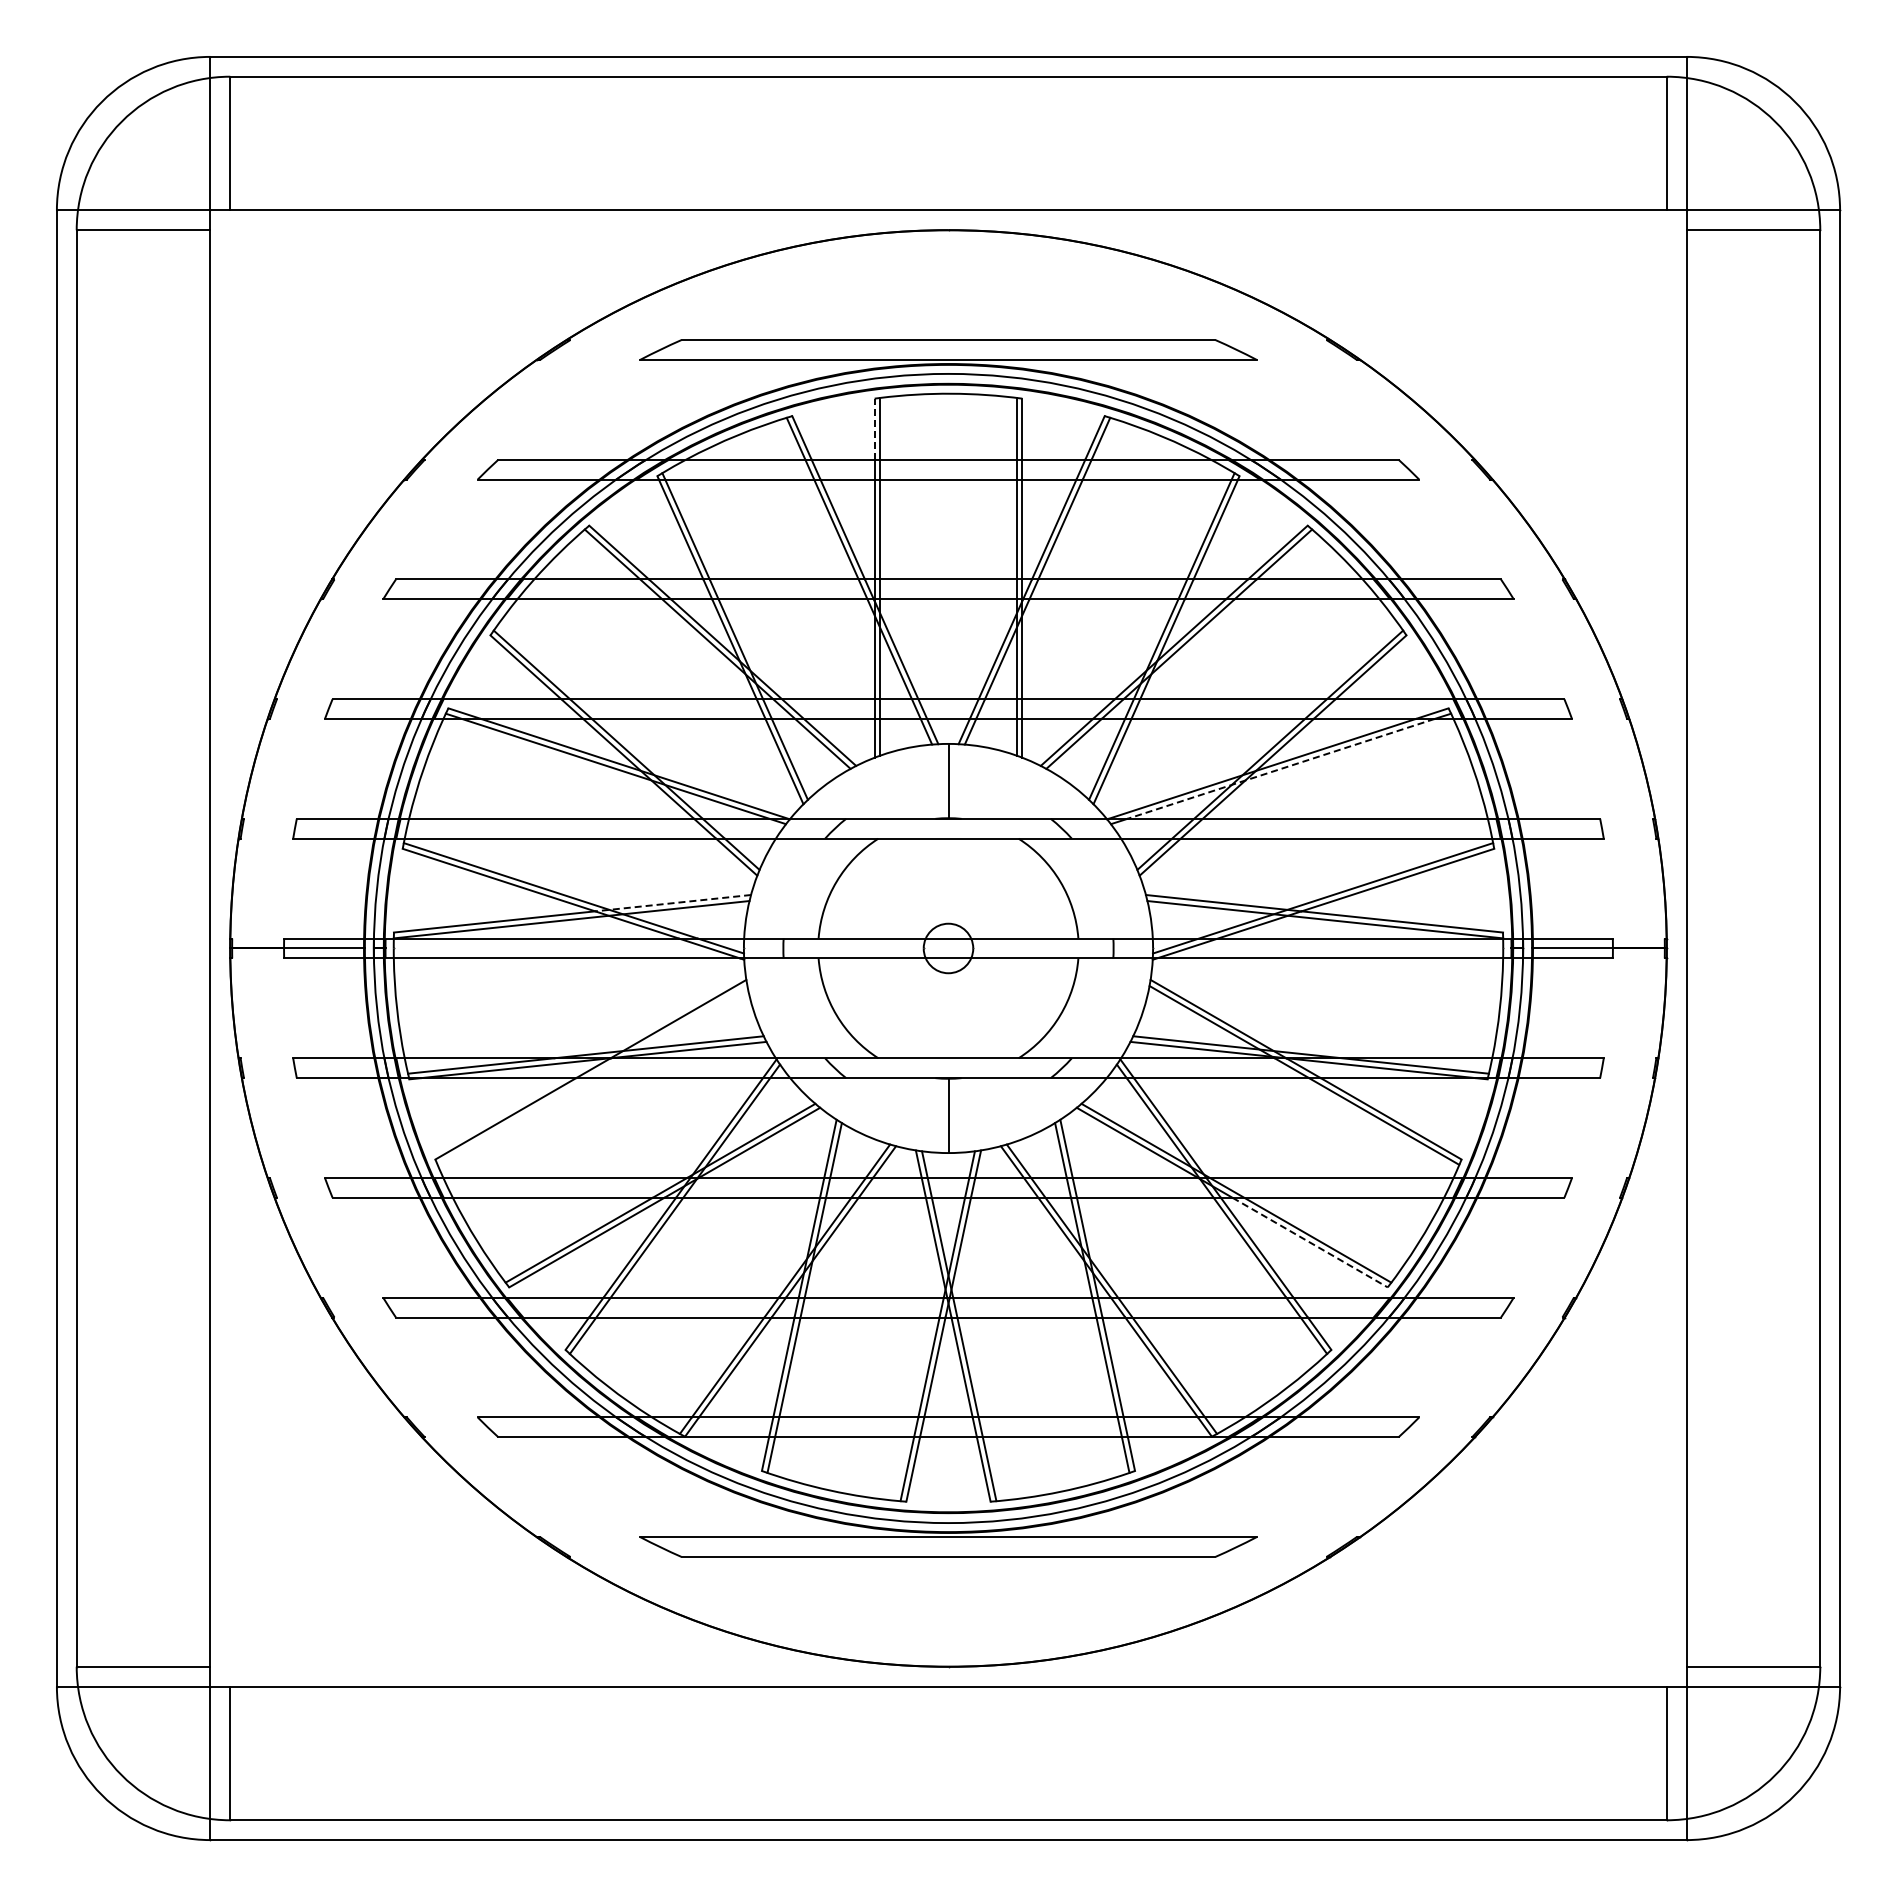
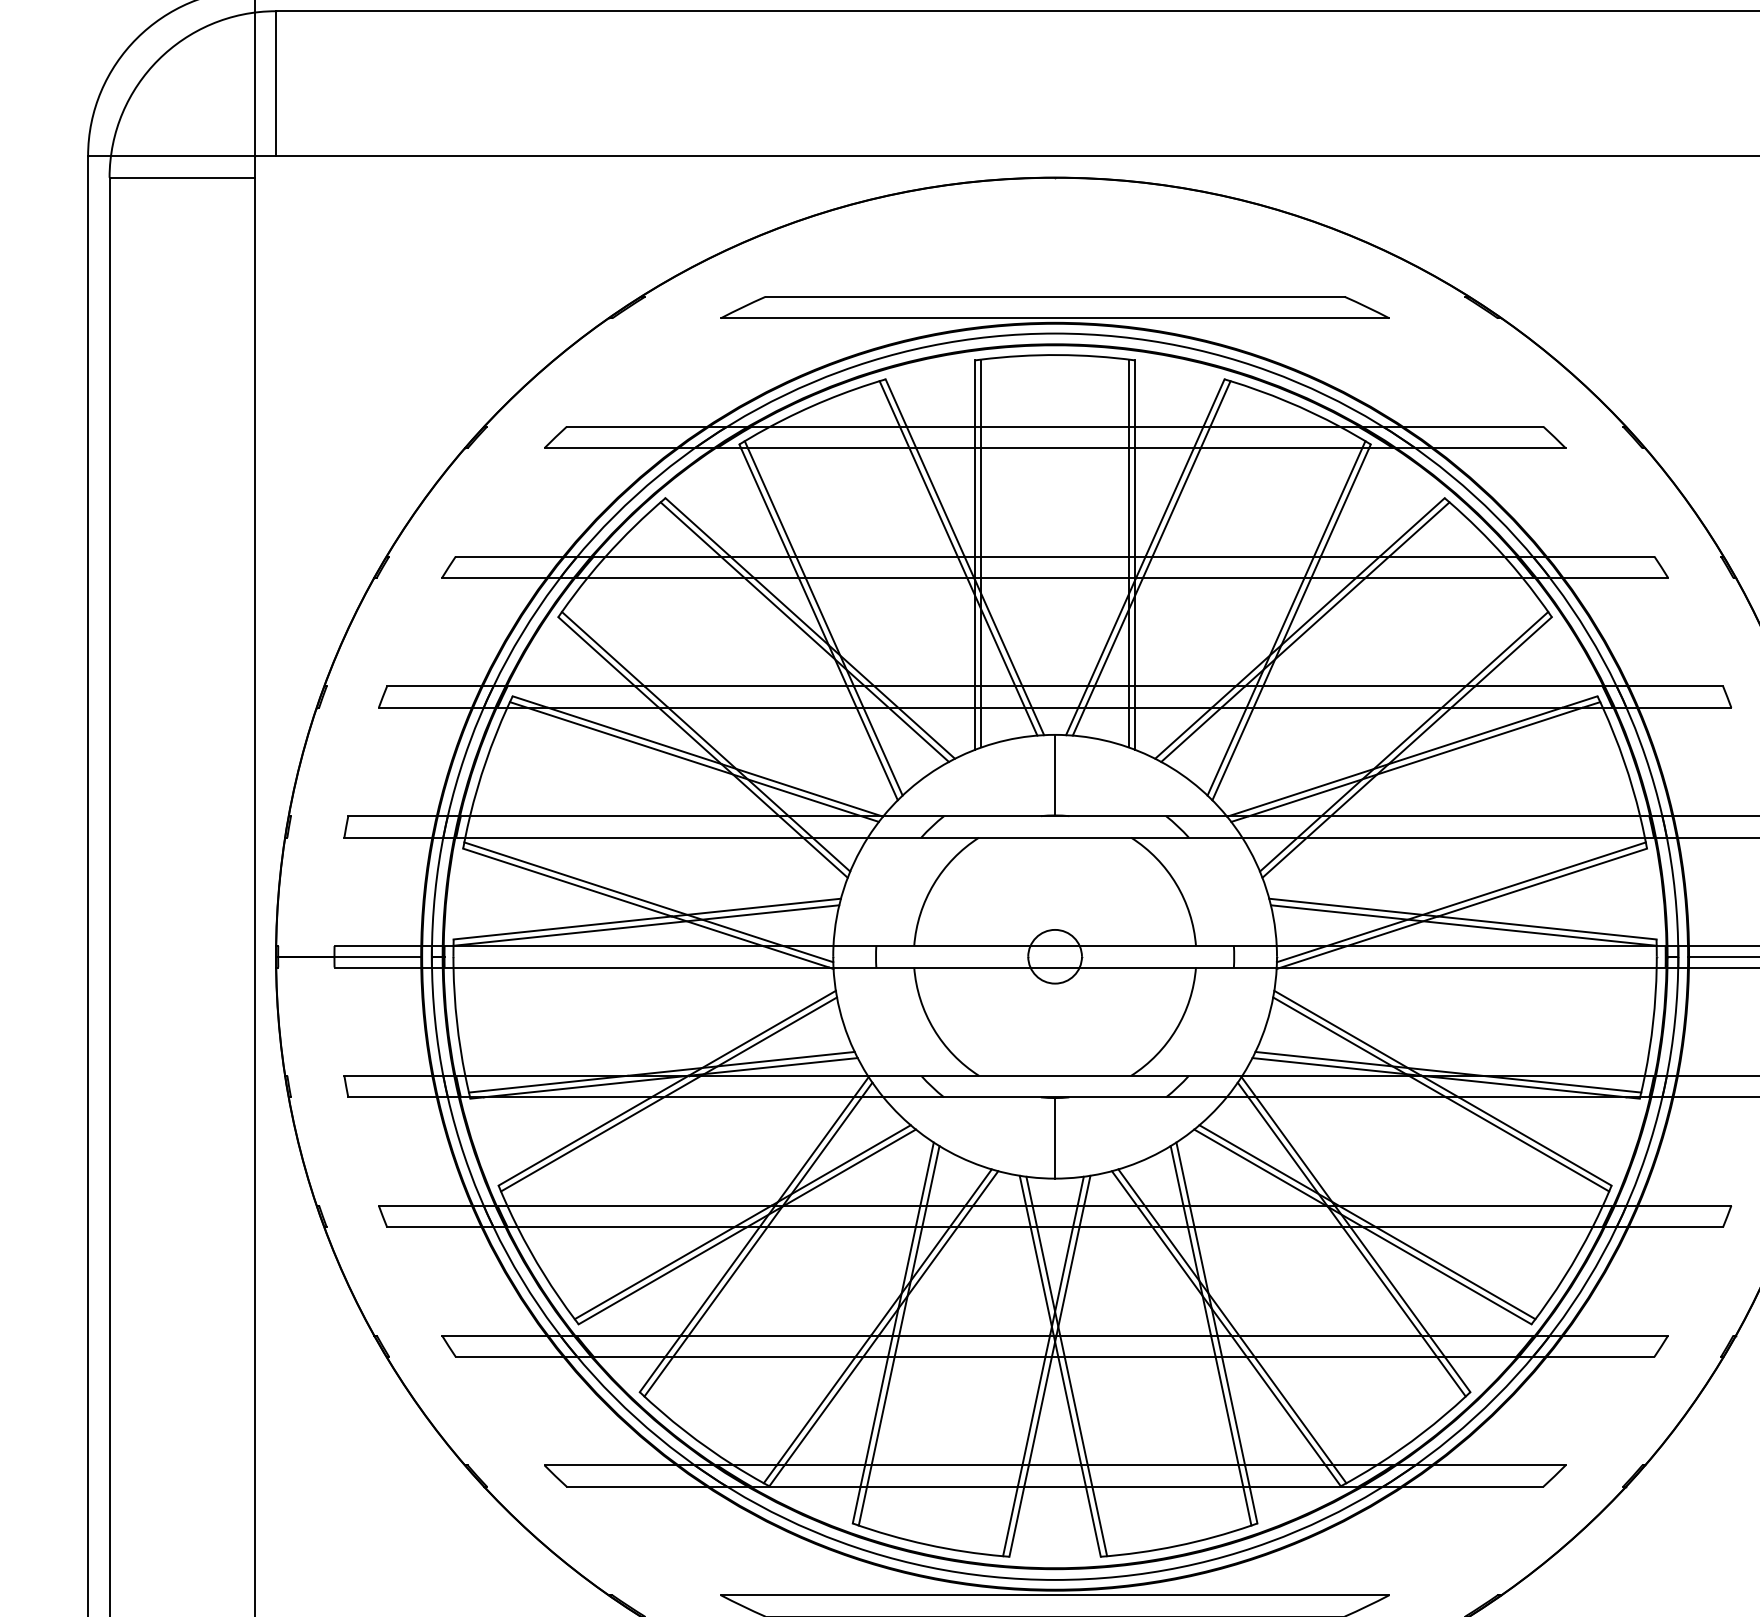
line: (874, 429) -> (974, 393), dashed -> solid
line: (1281, 768) -> (1416, 761), dashed -> solid
line: (672, 903) -> (755, 907), dashed -> solid
line: (592, 1075) -> (669, 1094), added
line: (1310, 1242) -> (1447, 1275), dashed -> solid

